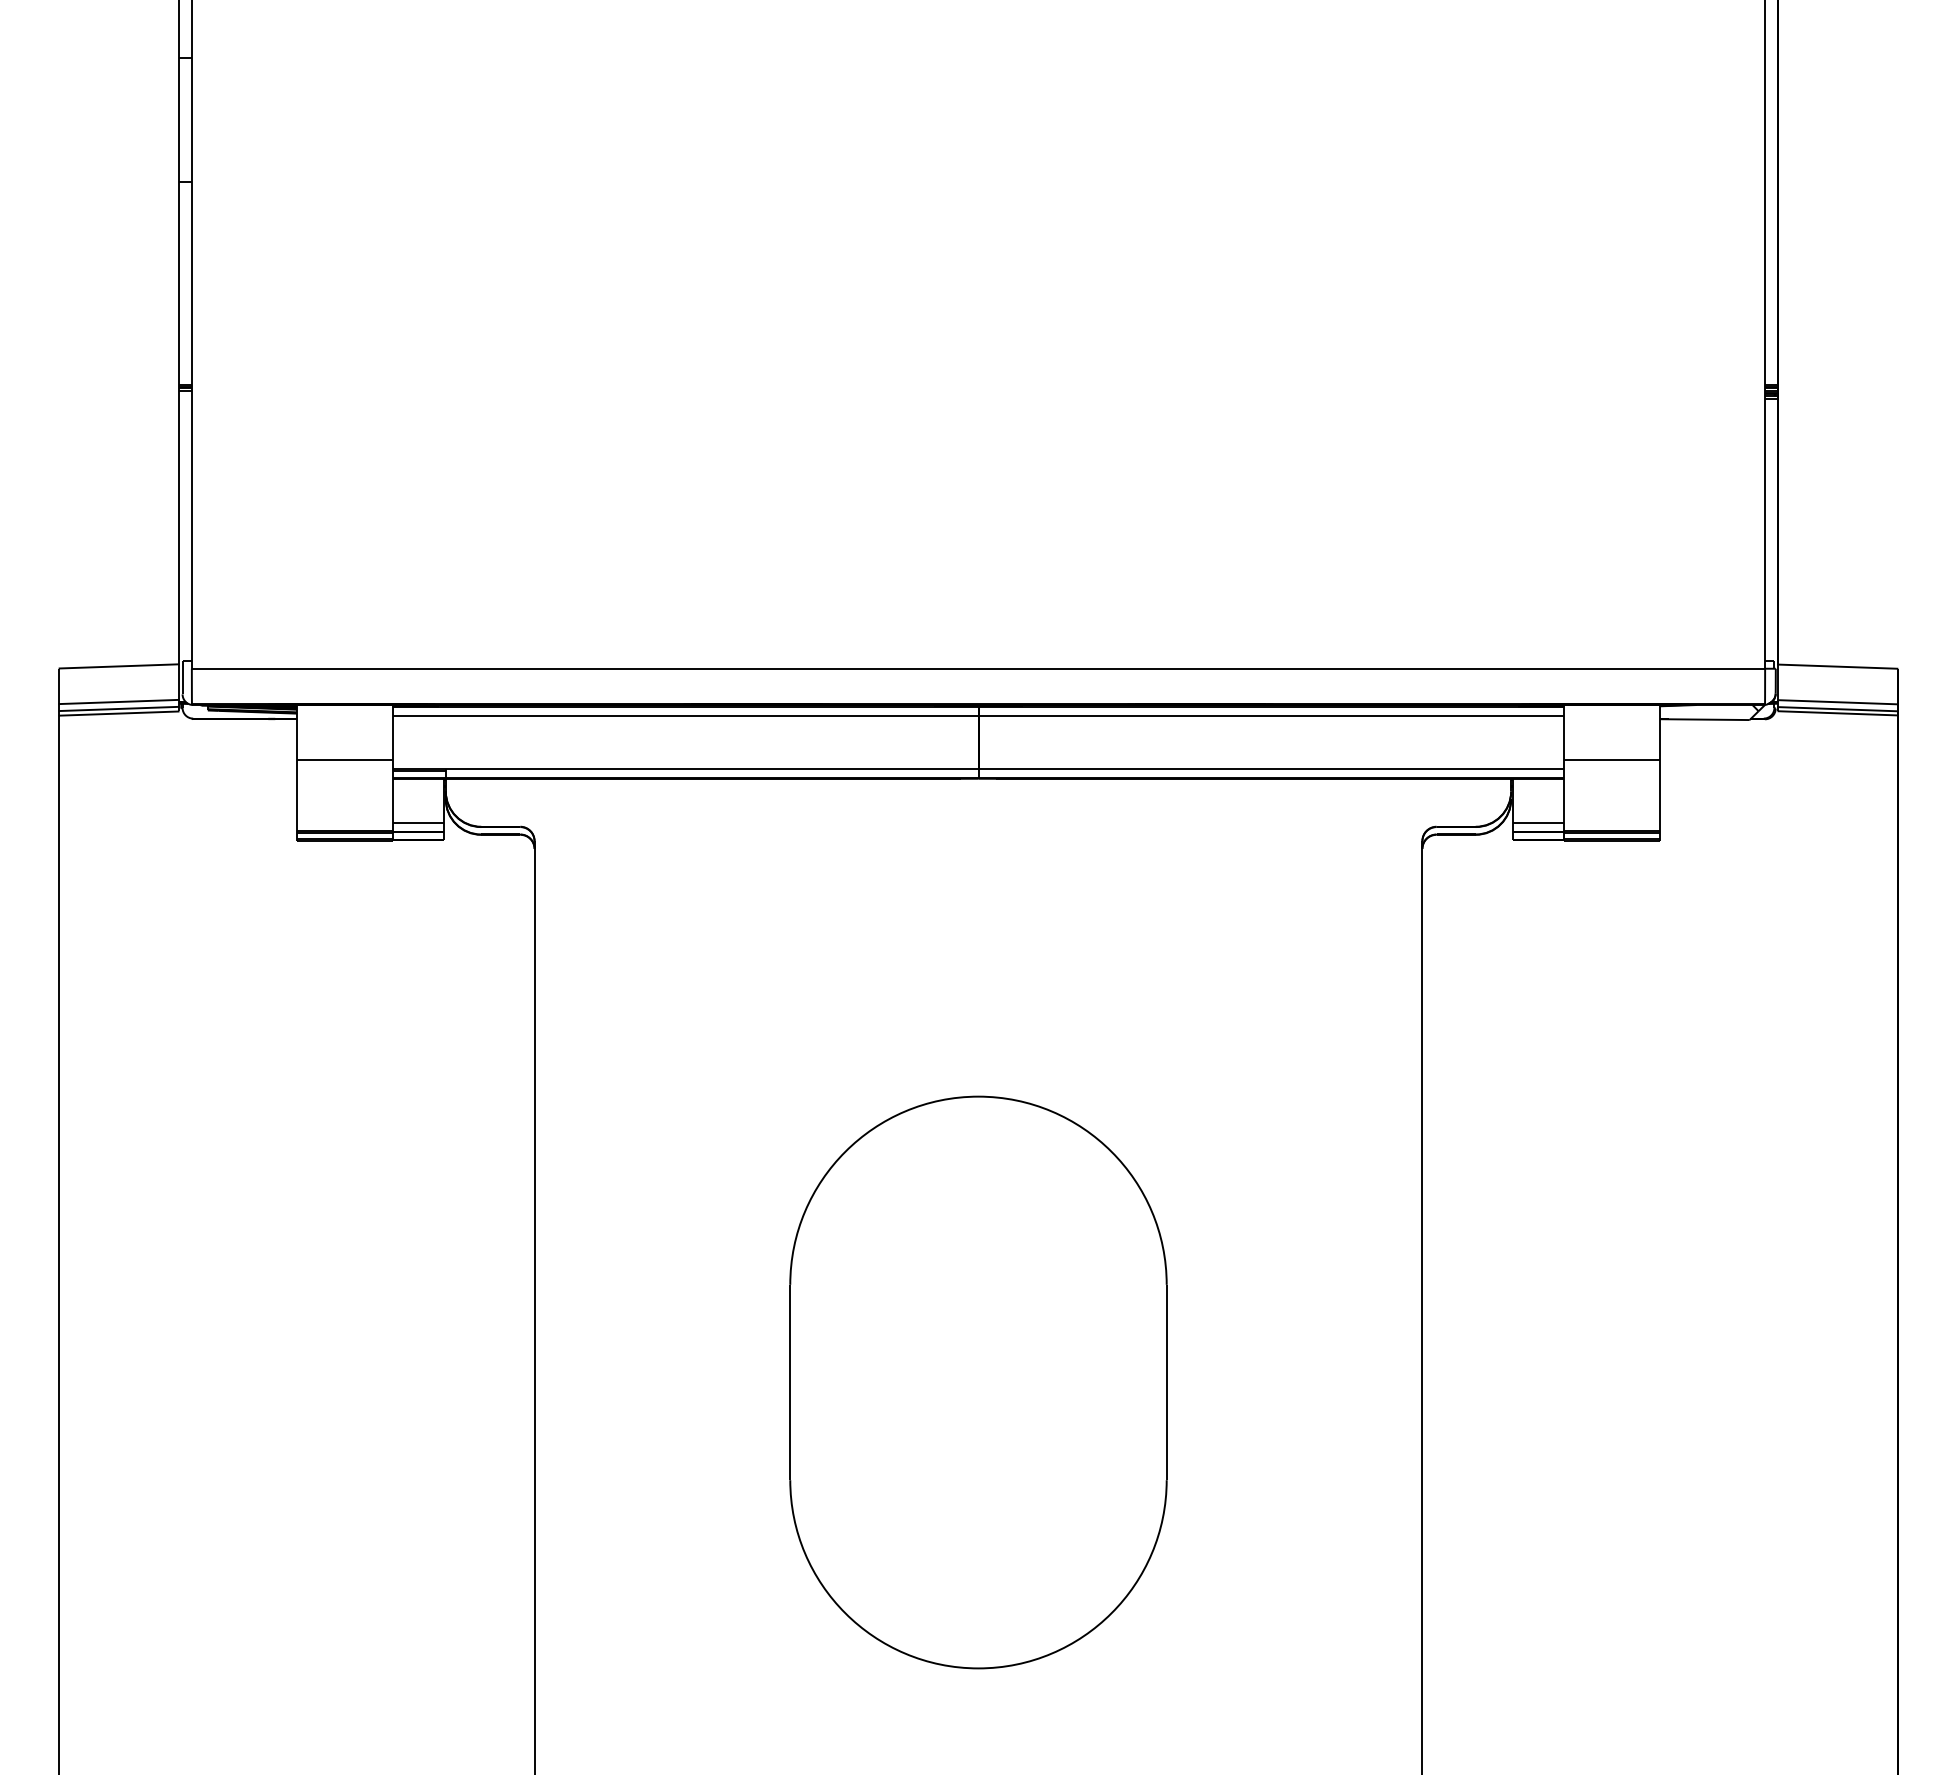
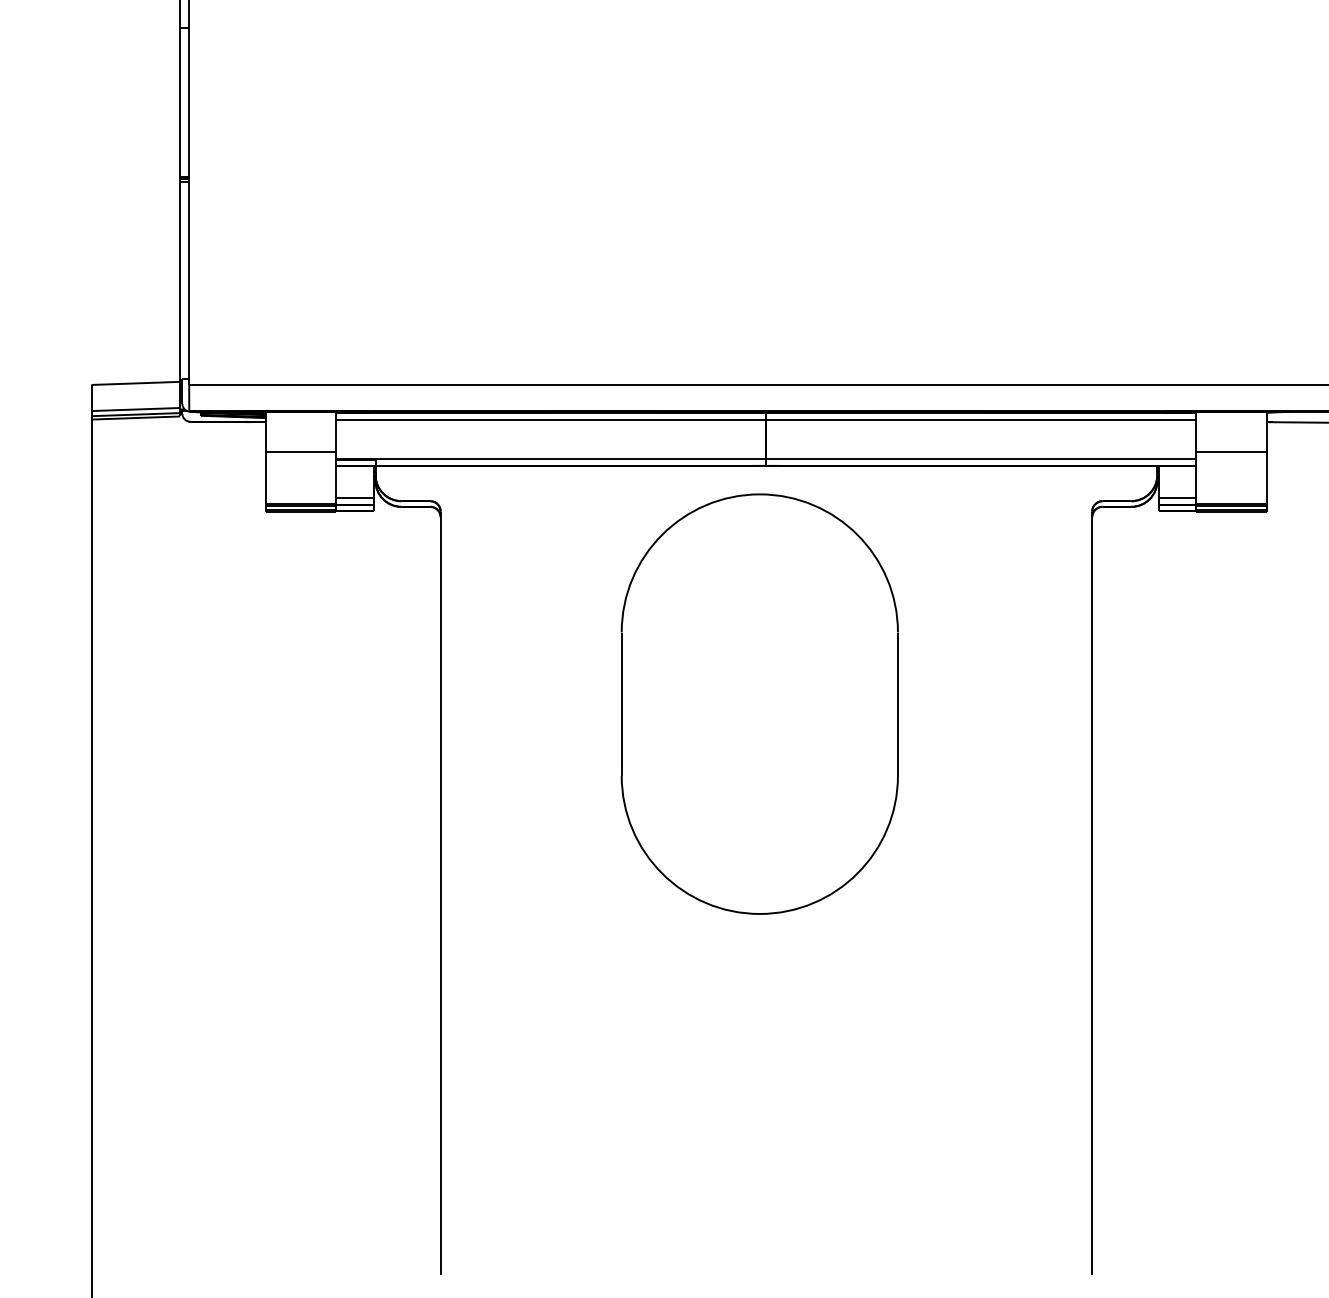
part: (978, 1382) -> (759, 704), moved

